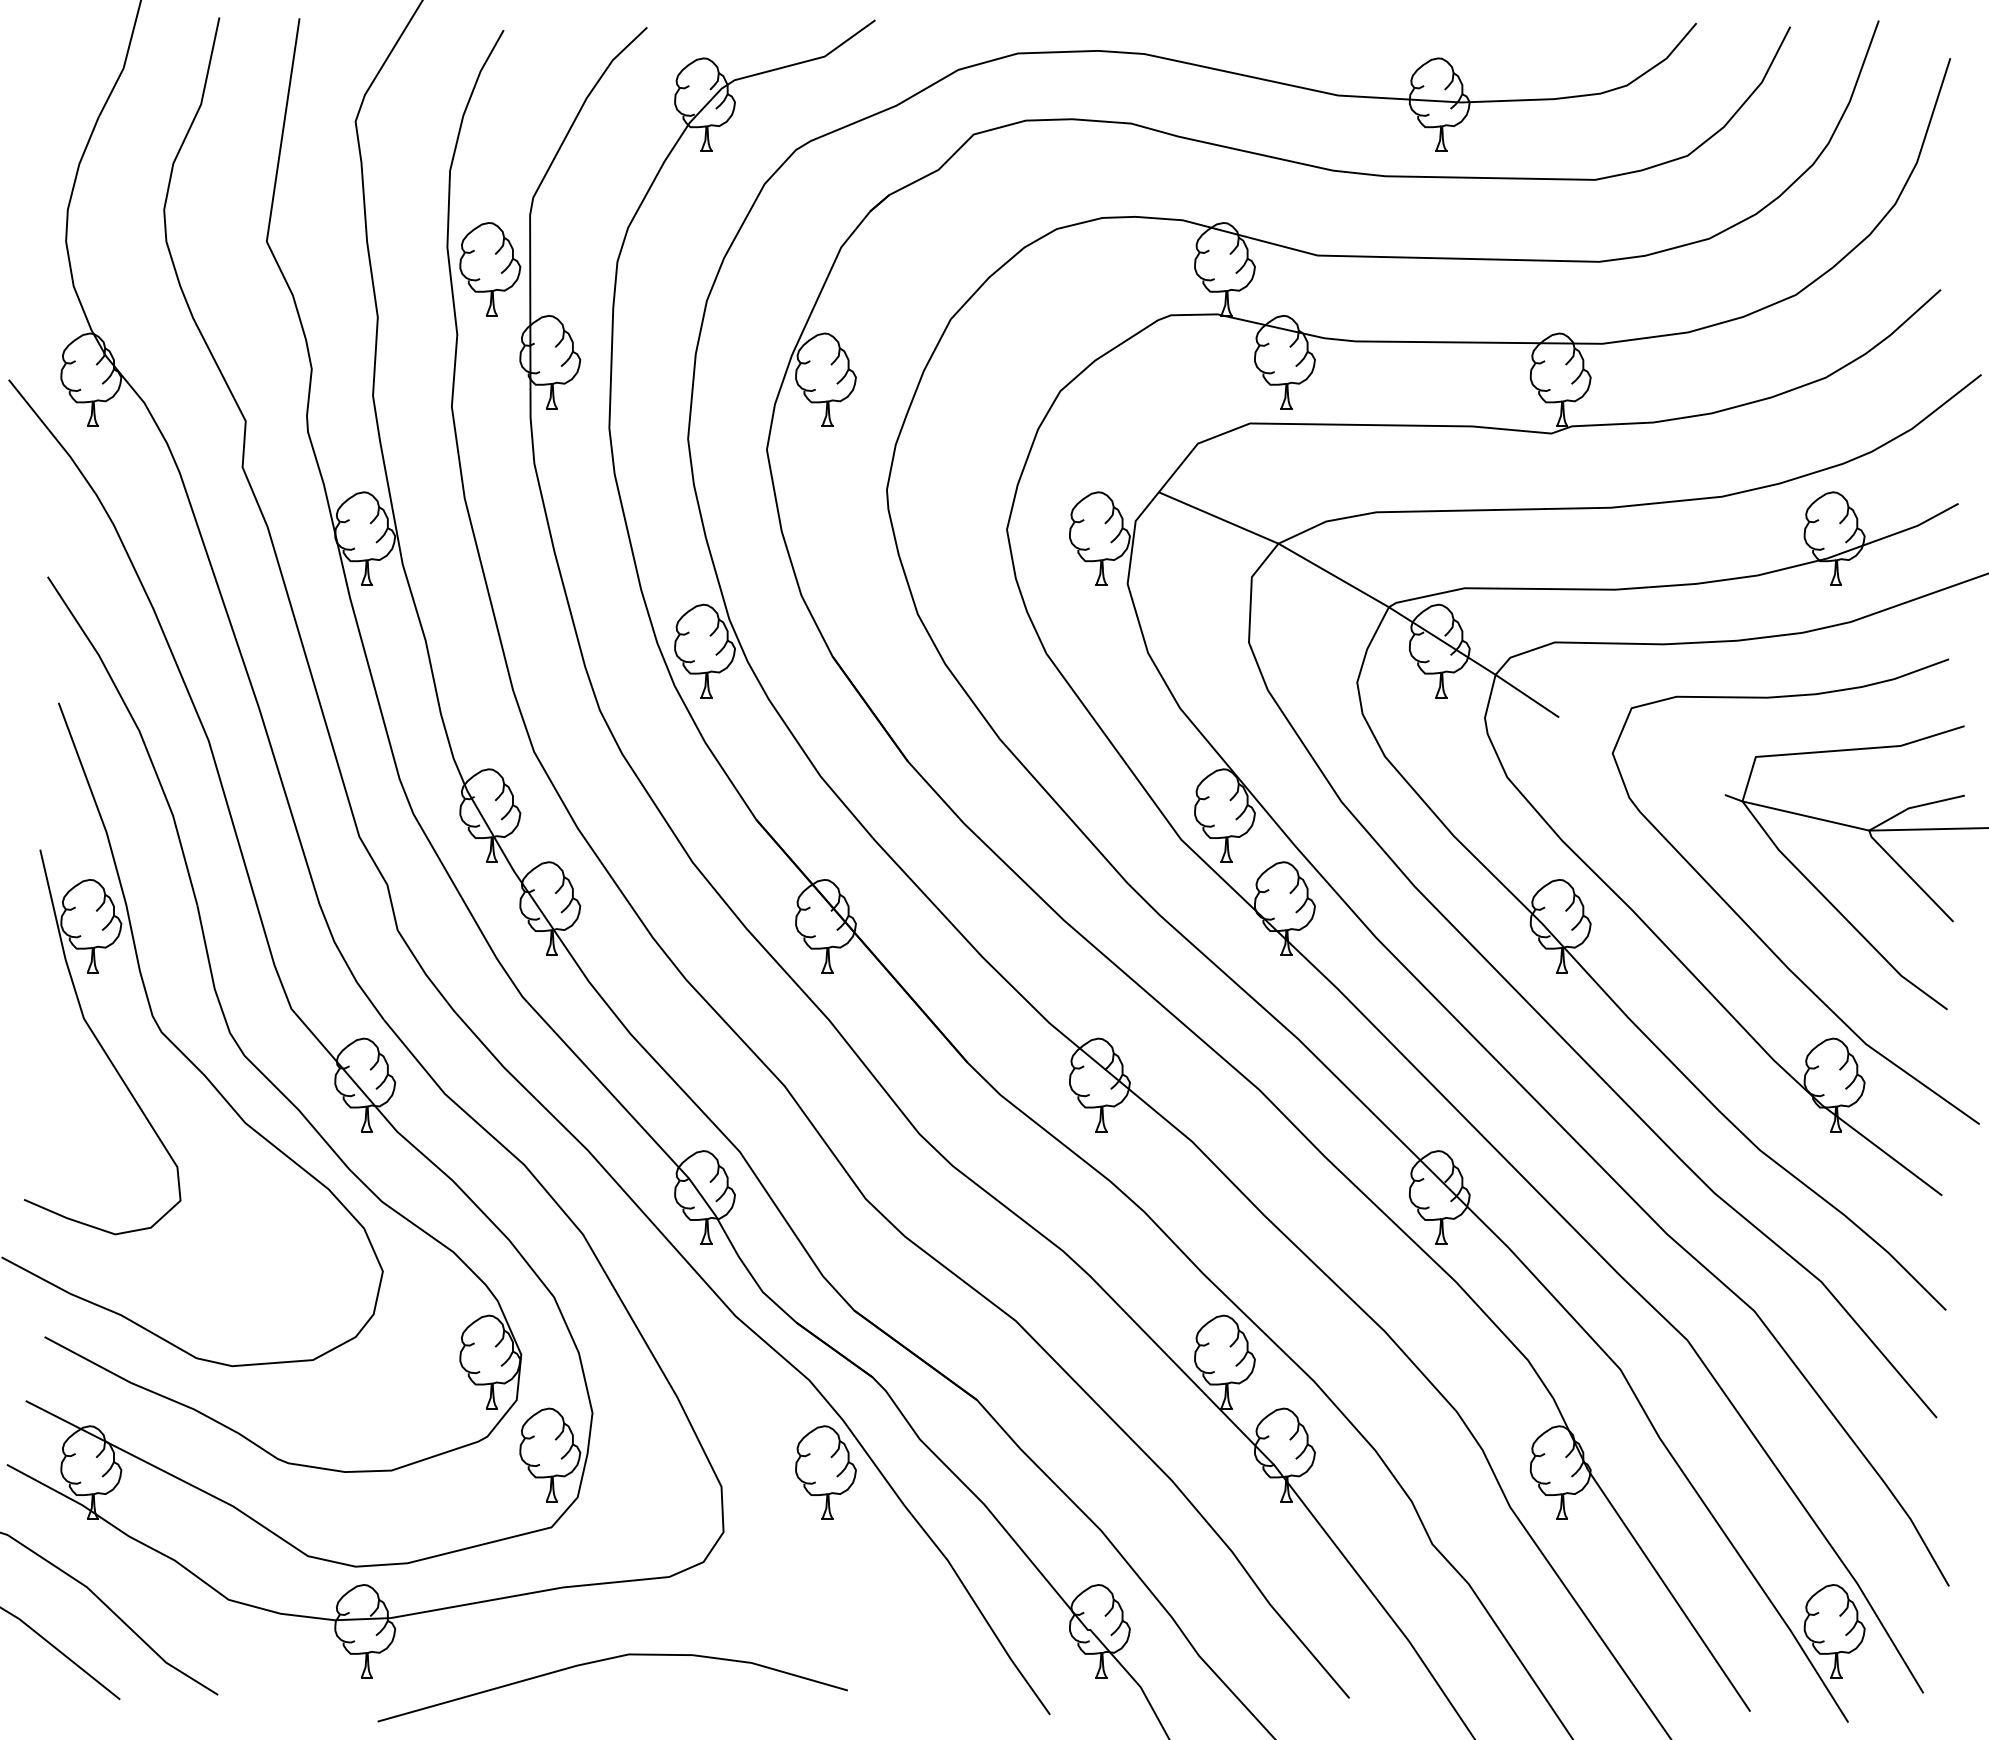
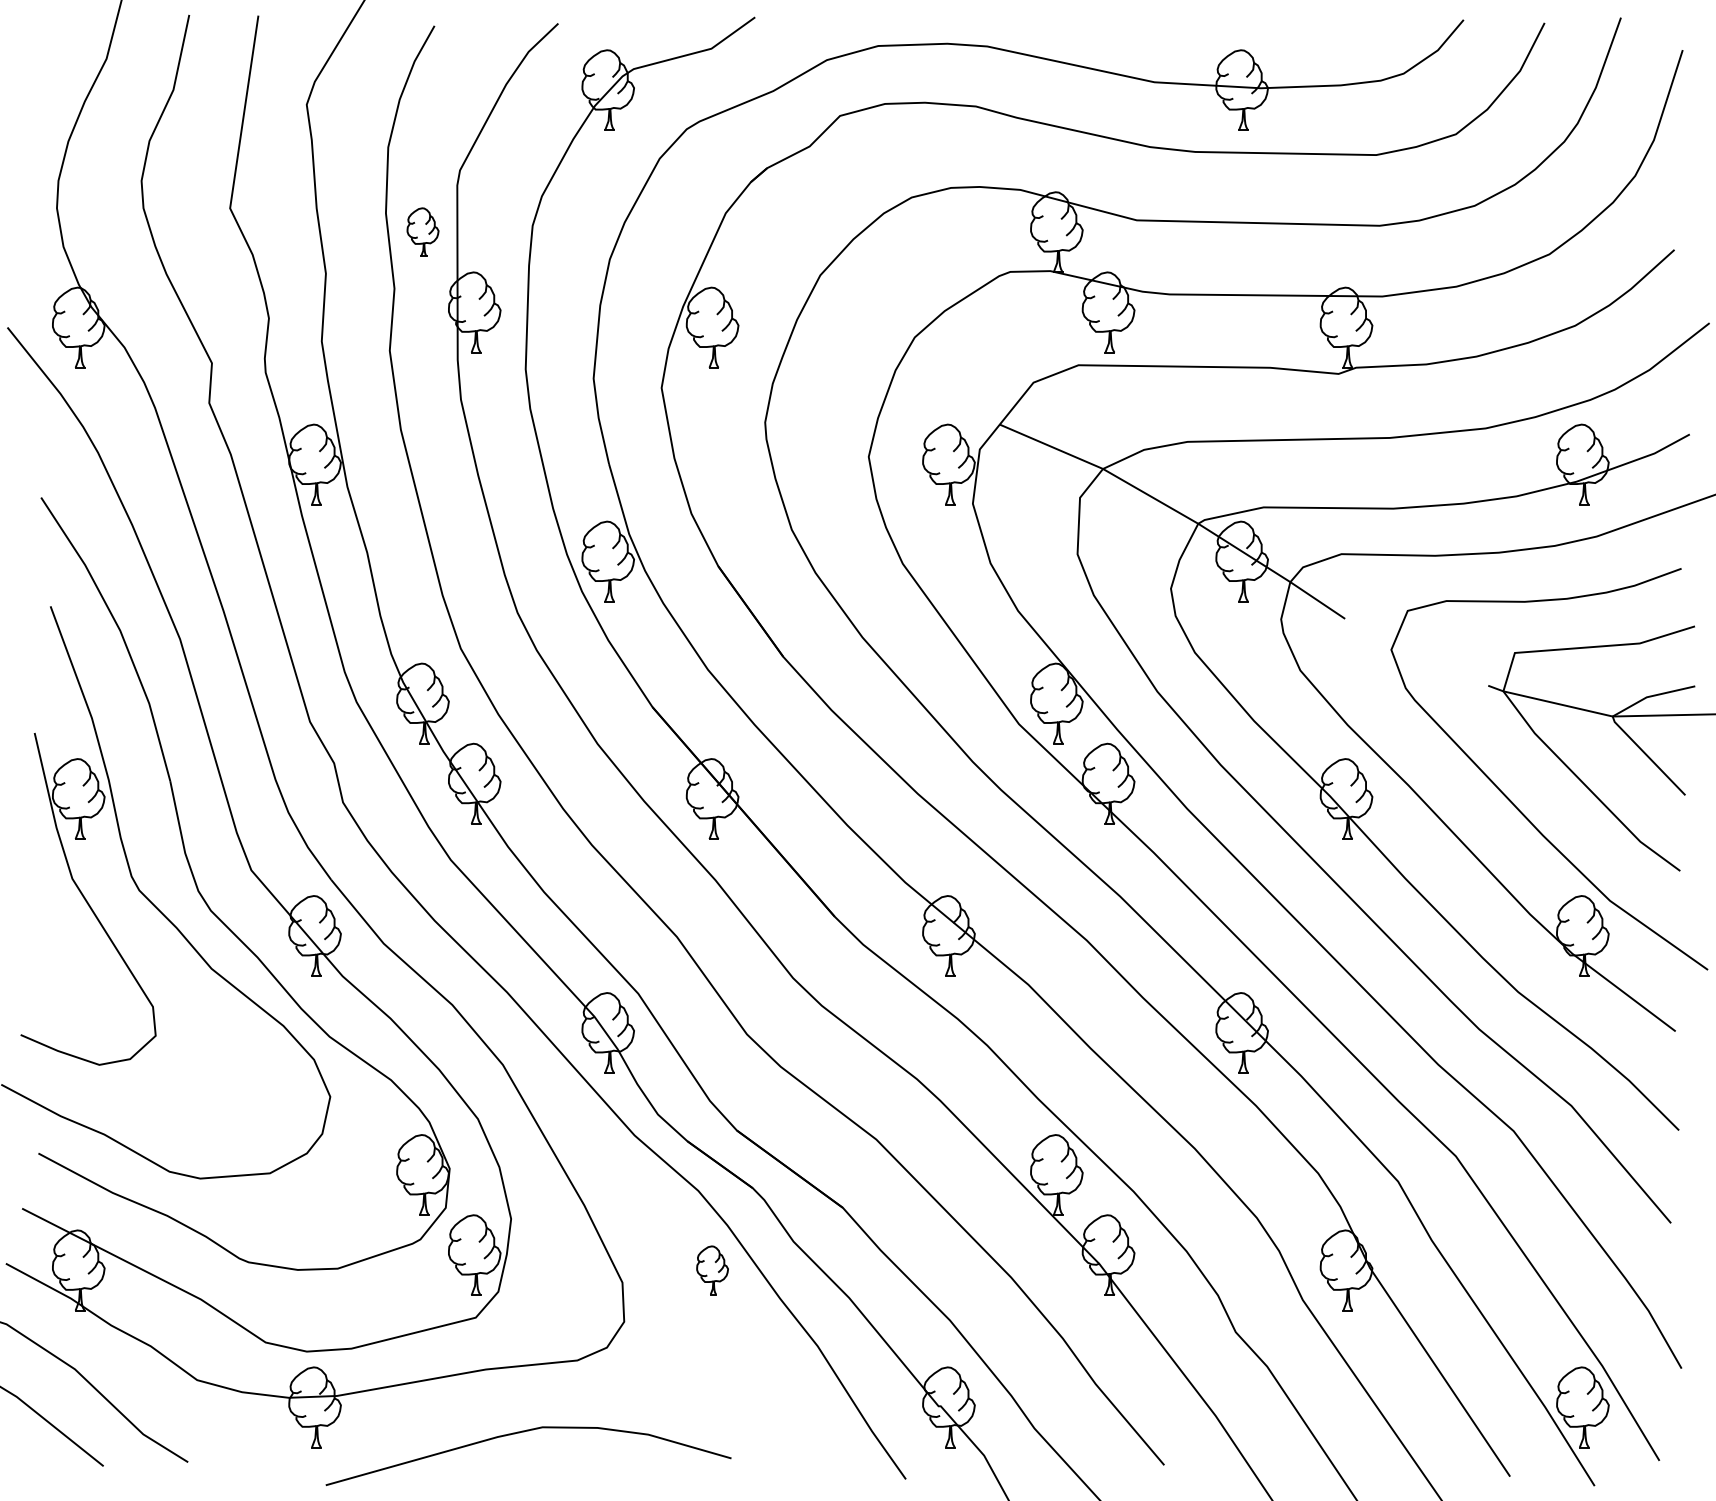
part: (490, 269) -> (423, 232), size x0.6
part: (825, 1472) -> (712, 1270), size x0.6

